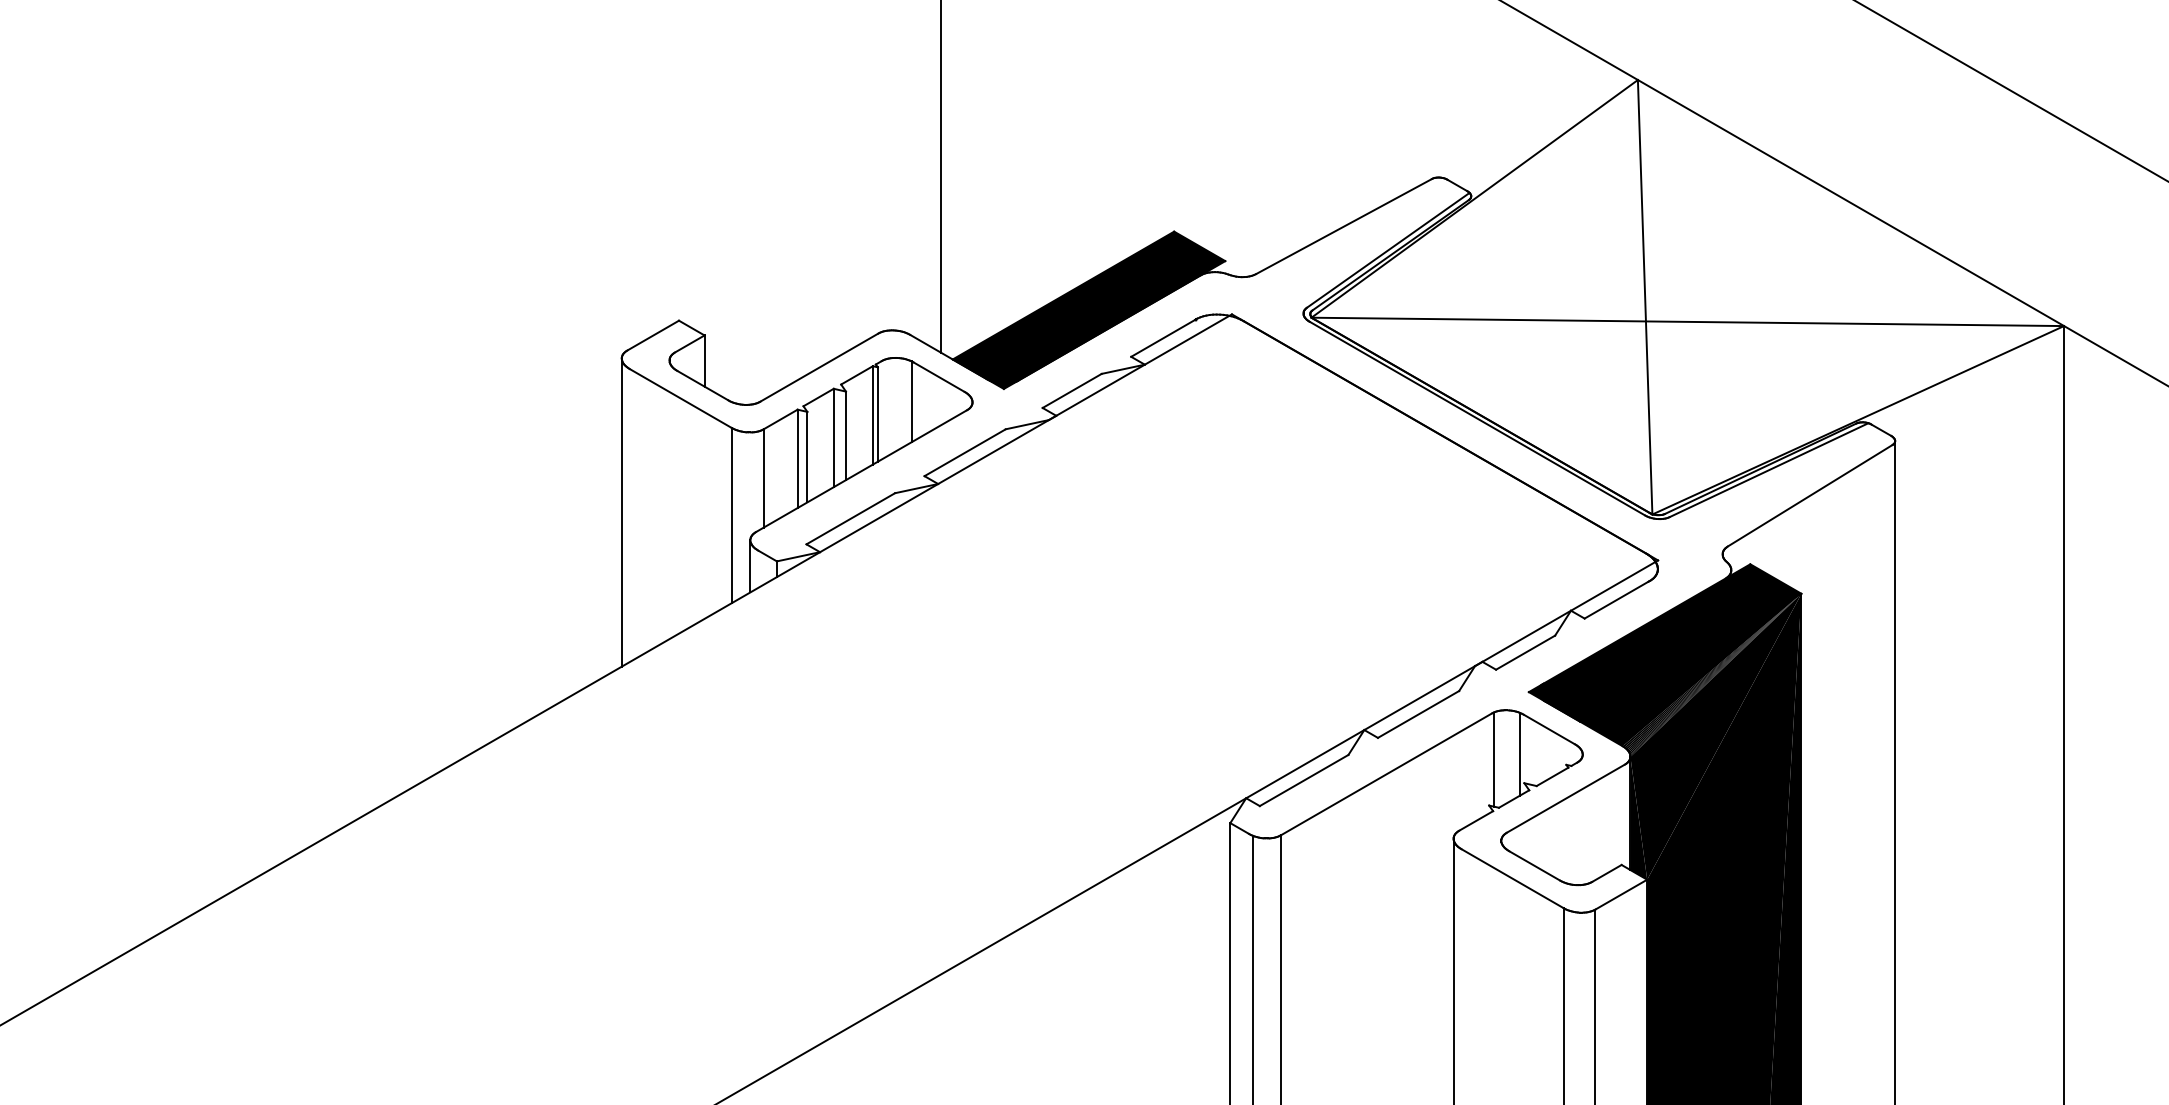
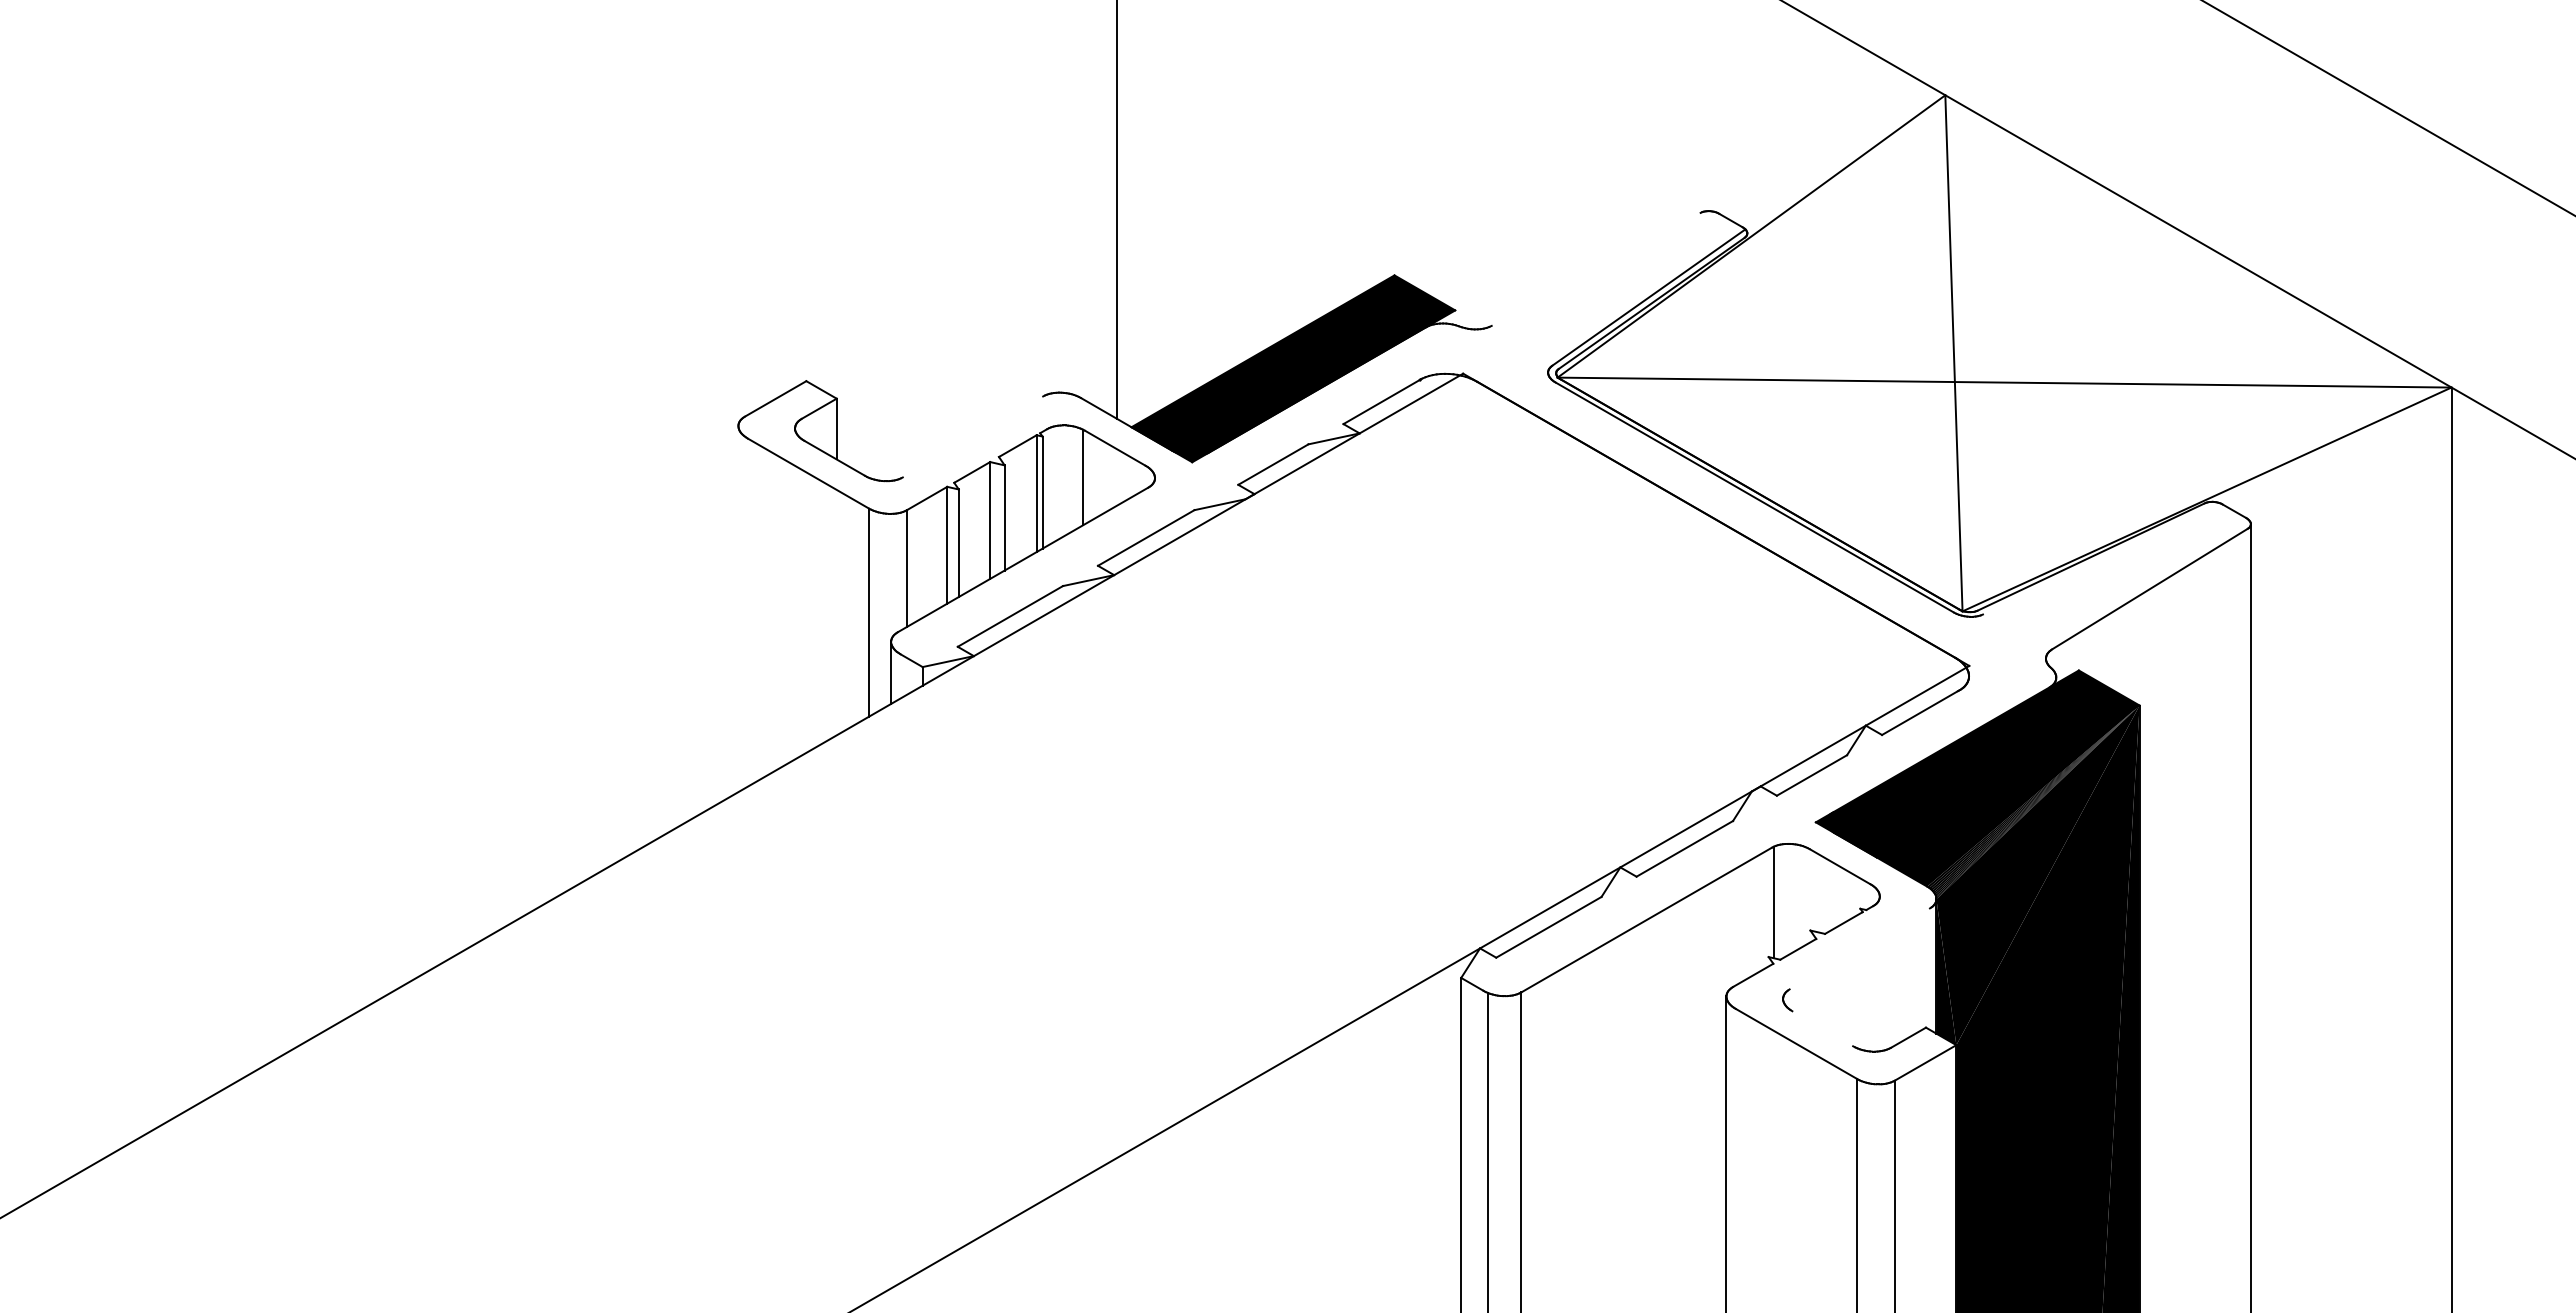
line: (1343, 225) -> (1595, 268), removed
line: (818, 367) -> (972, 436), removed
line: (1768, 469) -> (2100, 558), removed
line: (621, 512) -> (738, 608), removed
line: (1520, 754) -> (1805, 896), removed
line: (1565, 798) -> (1859, 948), removed
line: (1534, 865) -> (1822, 1028), removed

